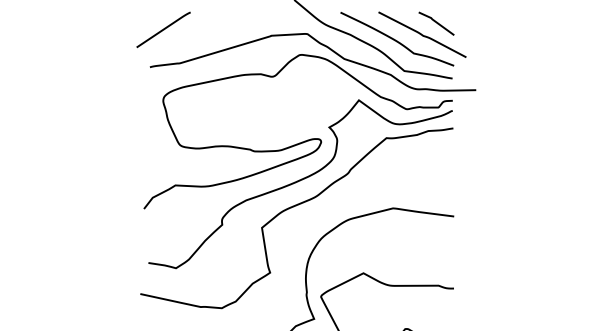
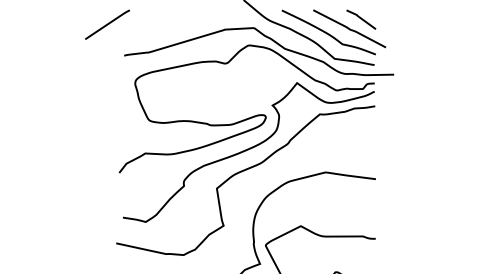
line: (163, 29) -> (107, 24), moved

